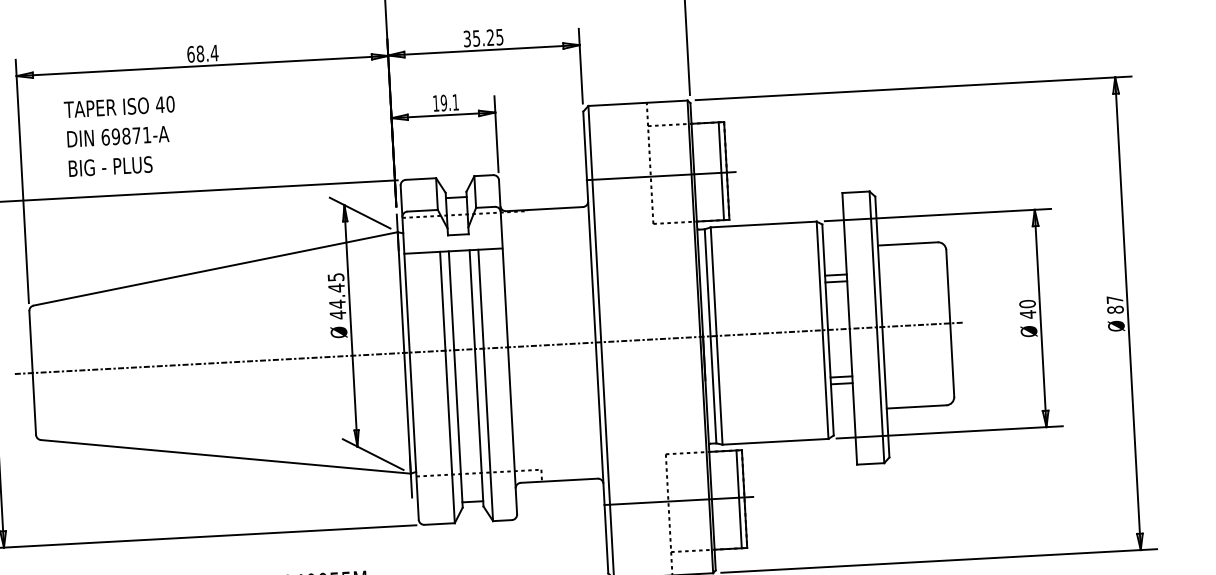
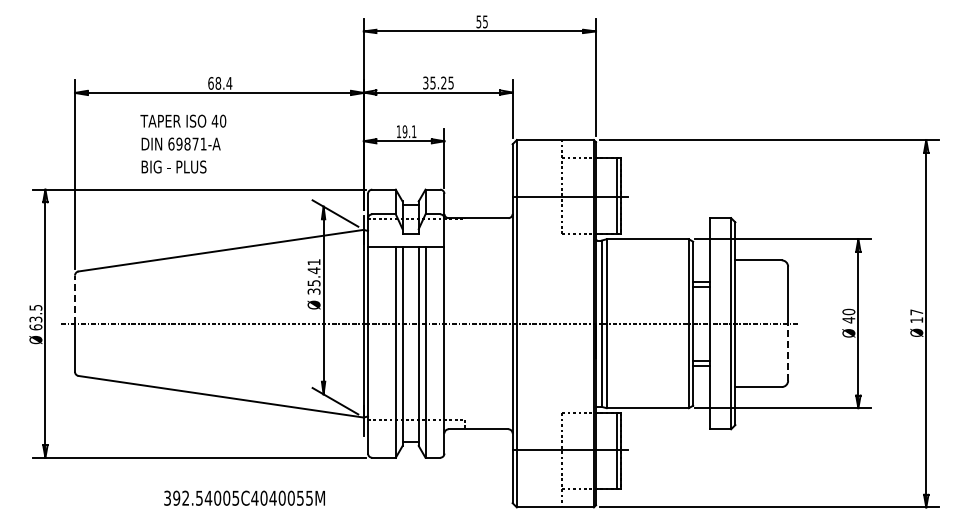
text: (121, 135) -> (183, 143), moved
text: (336, 296) -> (313, 277), 44.45 -> 35.41
text: (1115, 310) -> (916, 320), 87 -> 17
line: (31, 341) -> (75, 299), solid -> dashed
line: (952, 360) -> (788, 352), solid -> dashed

